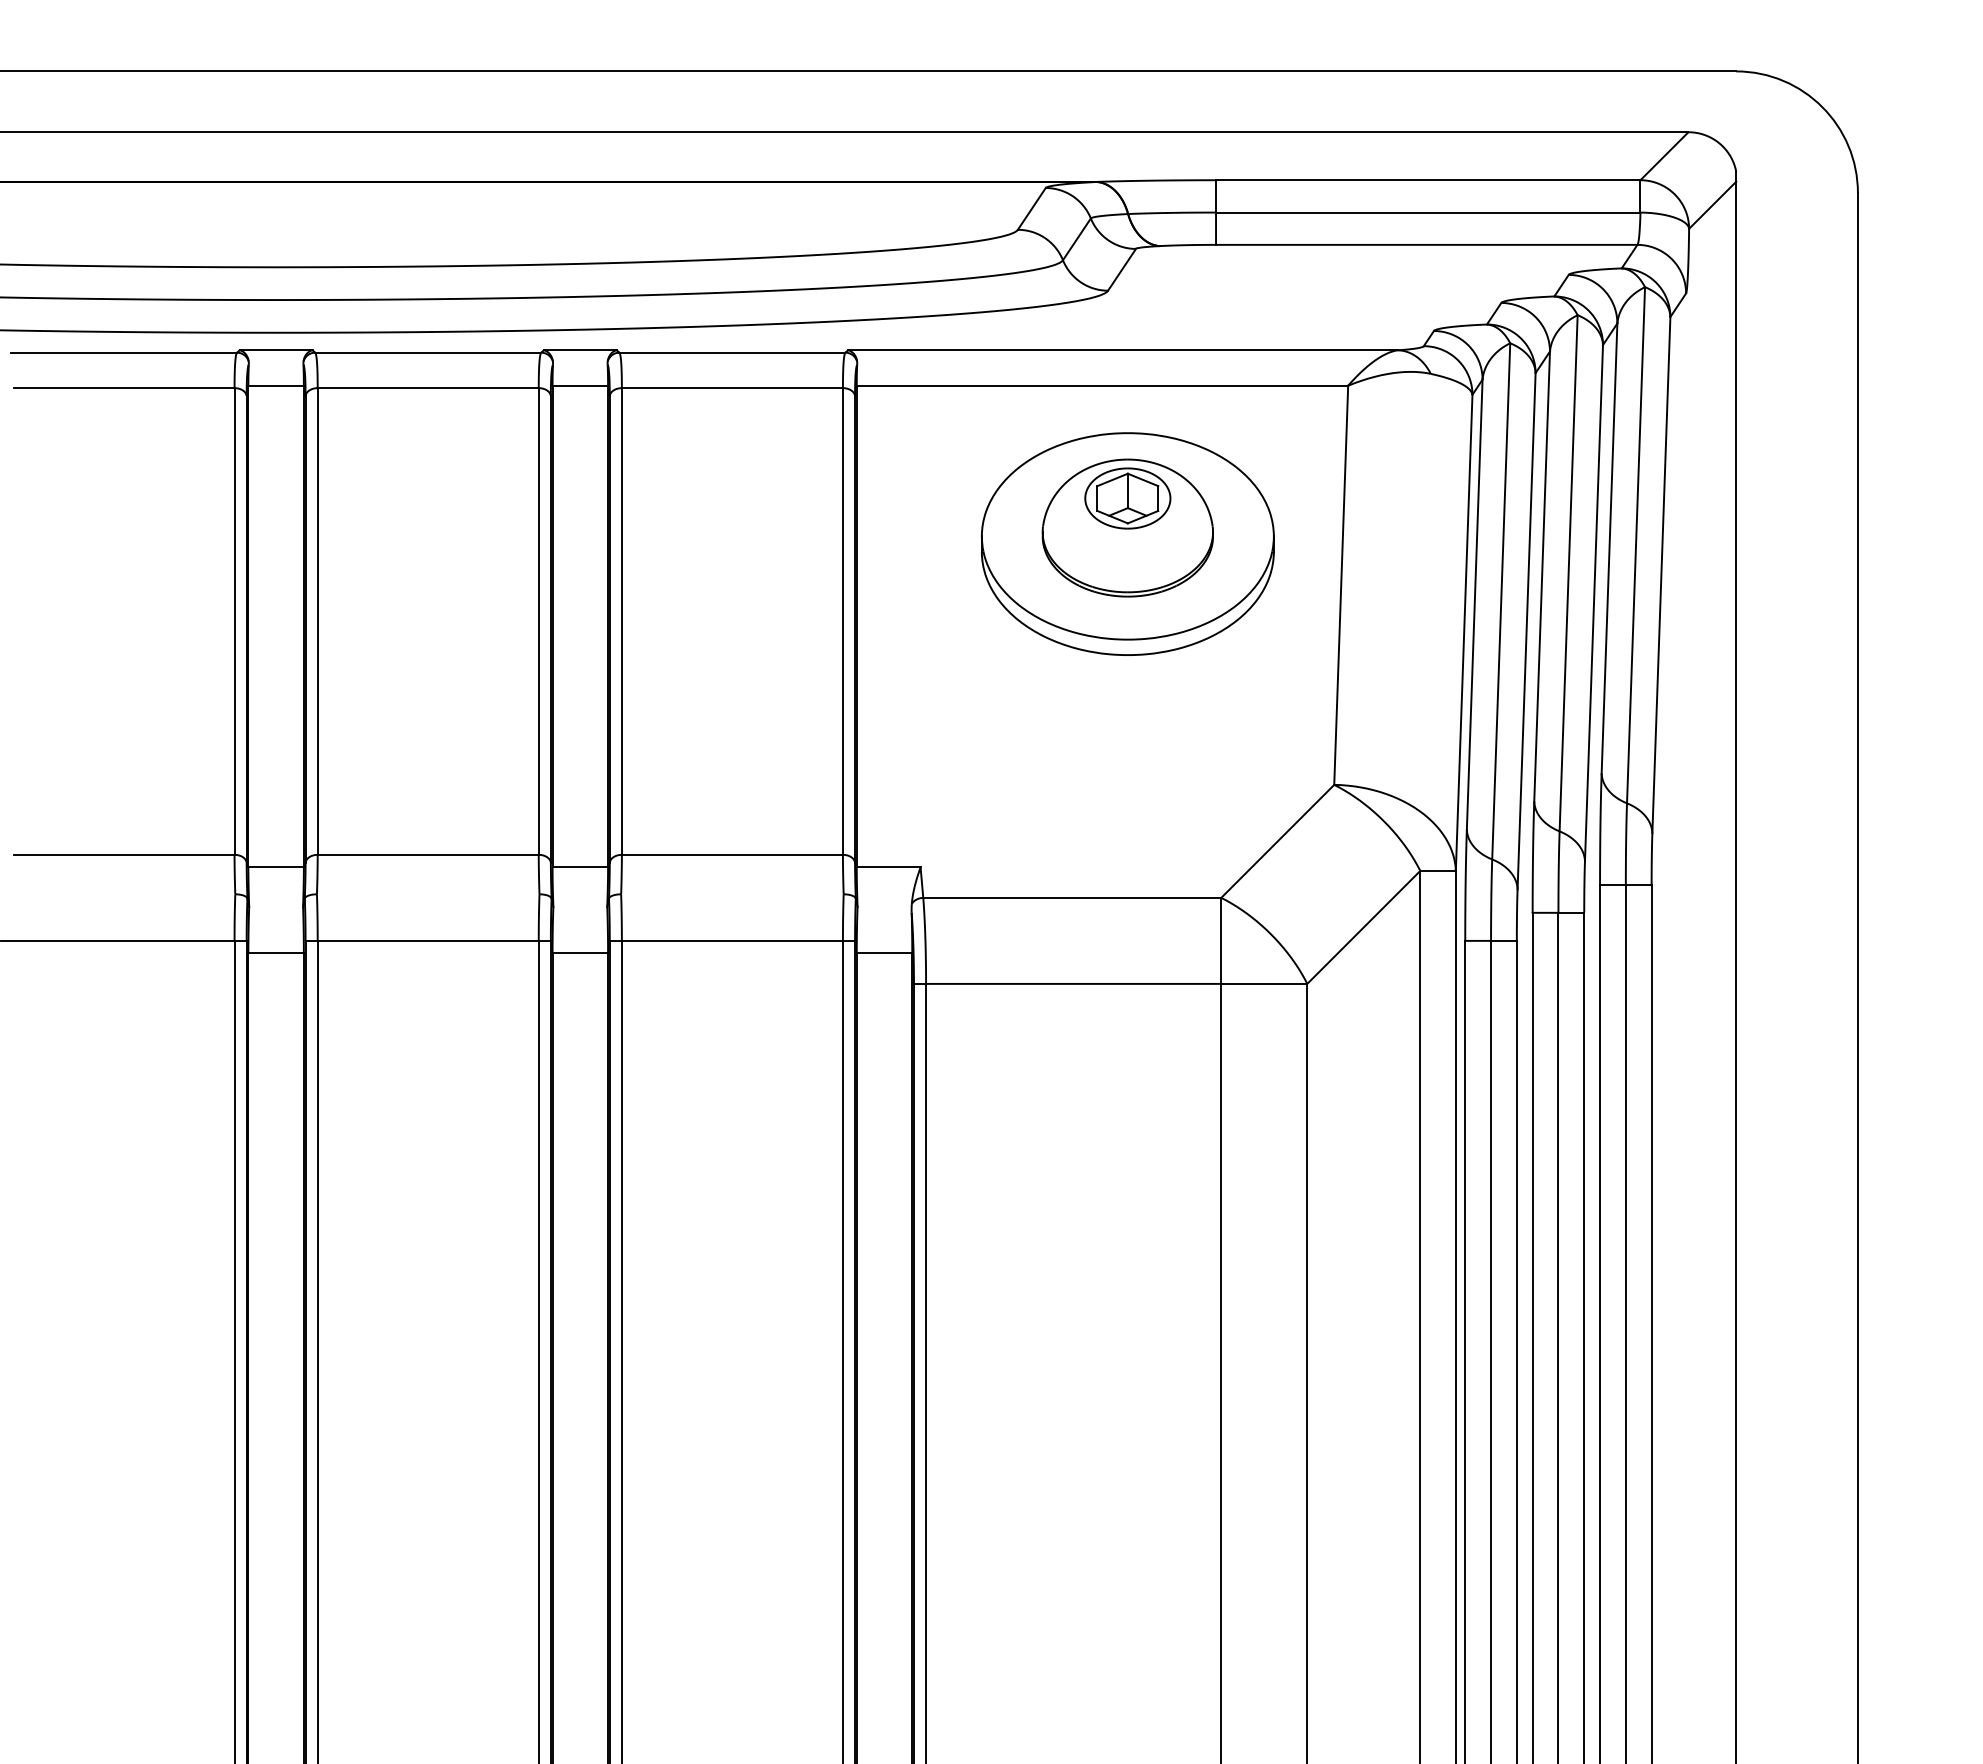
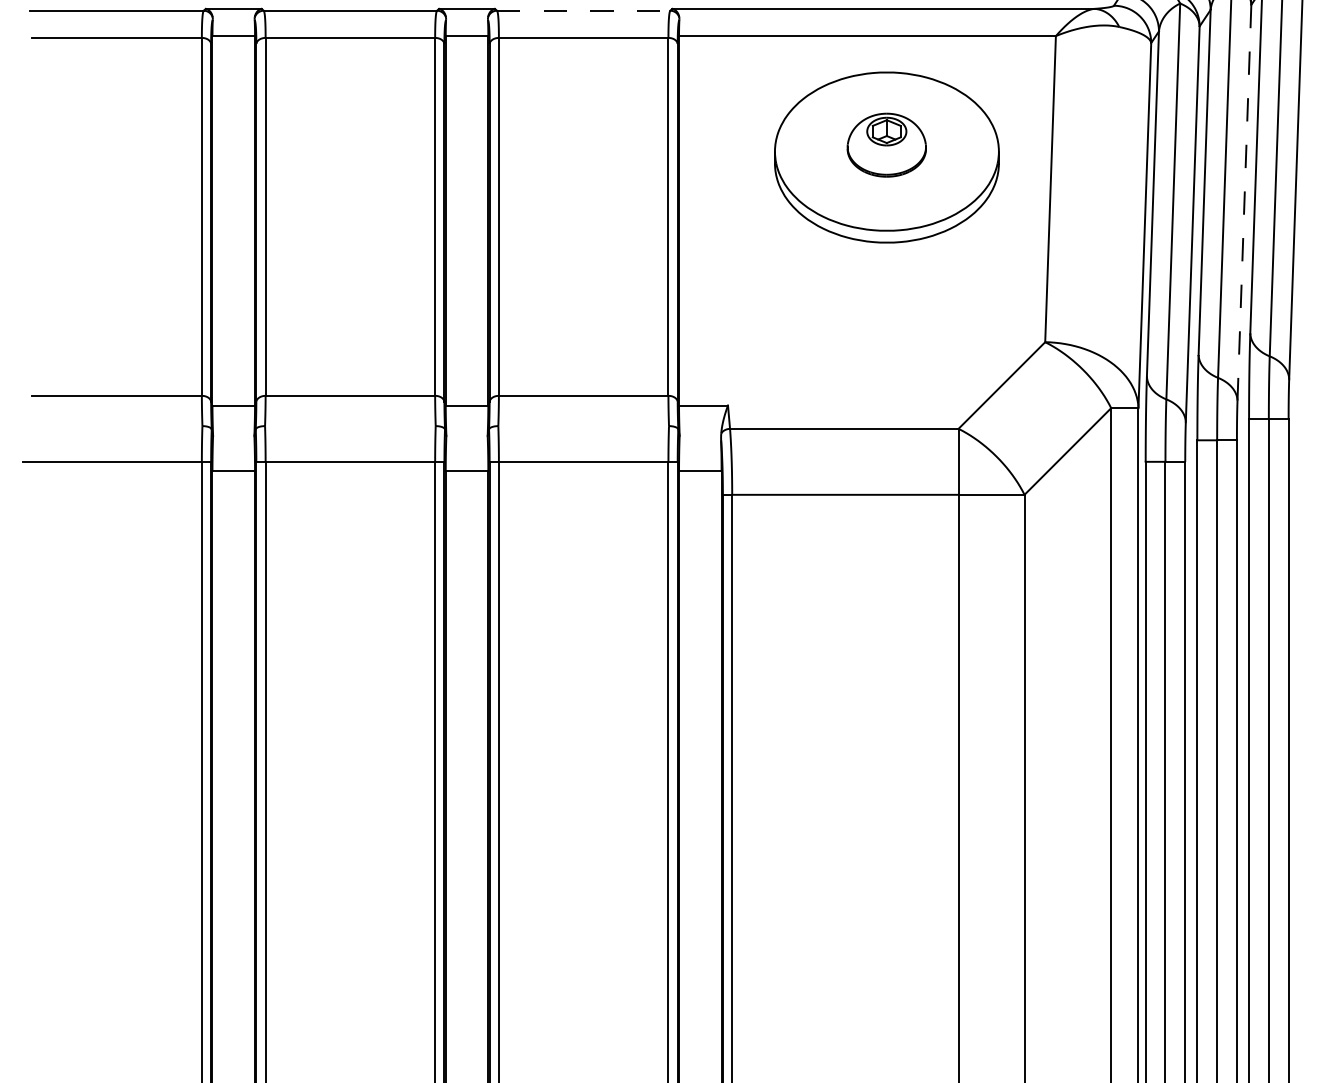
line: (732, 352) -> (583, 10), solid -> dashed
part: (1127, 527) -> (886, 144), size x0.6
line: (1593, 603) -> (1244, 203), solid -> dashed

